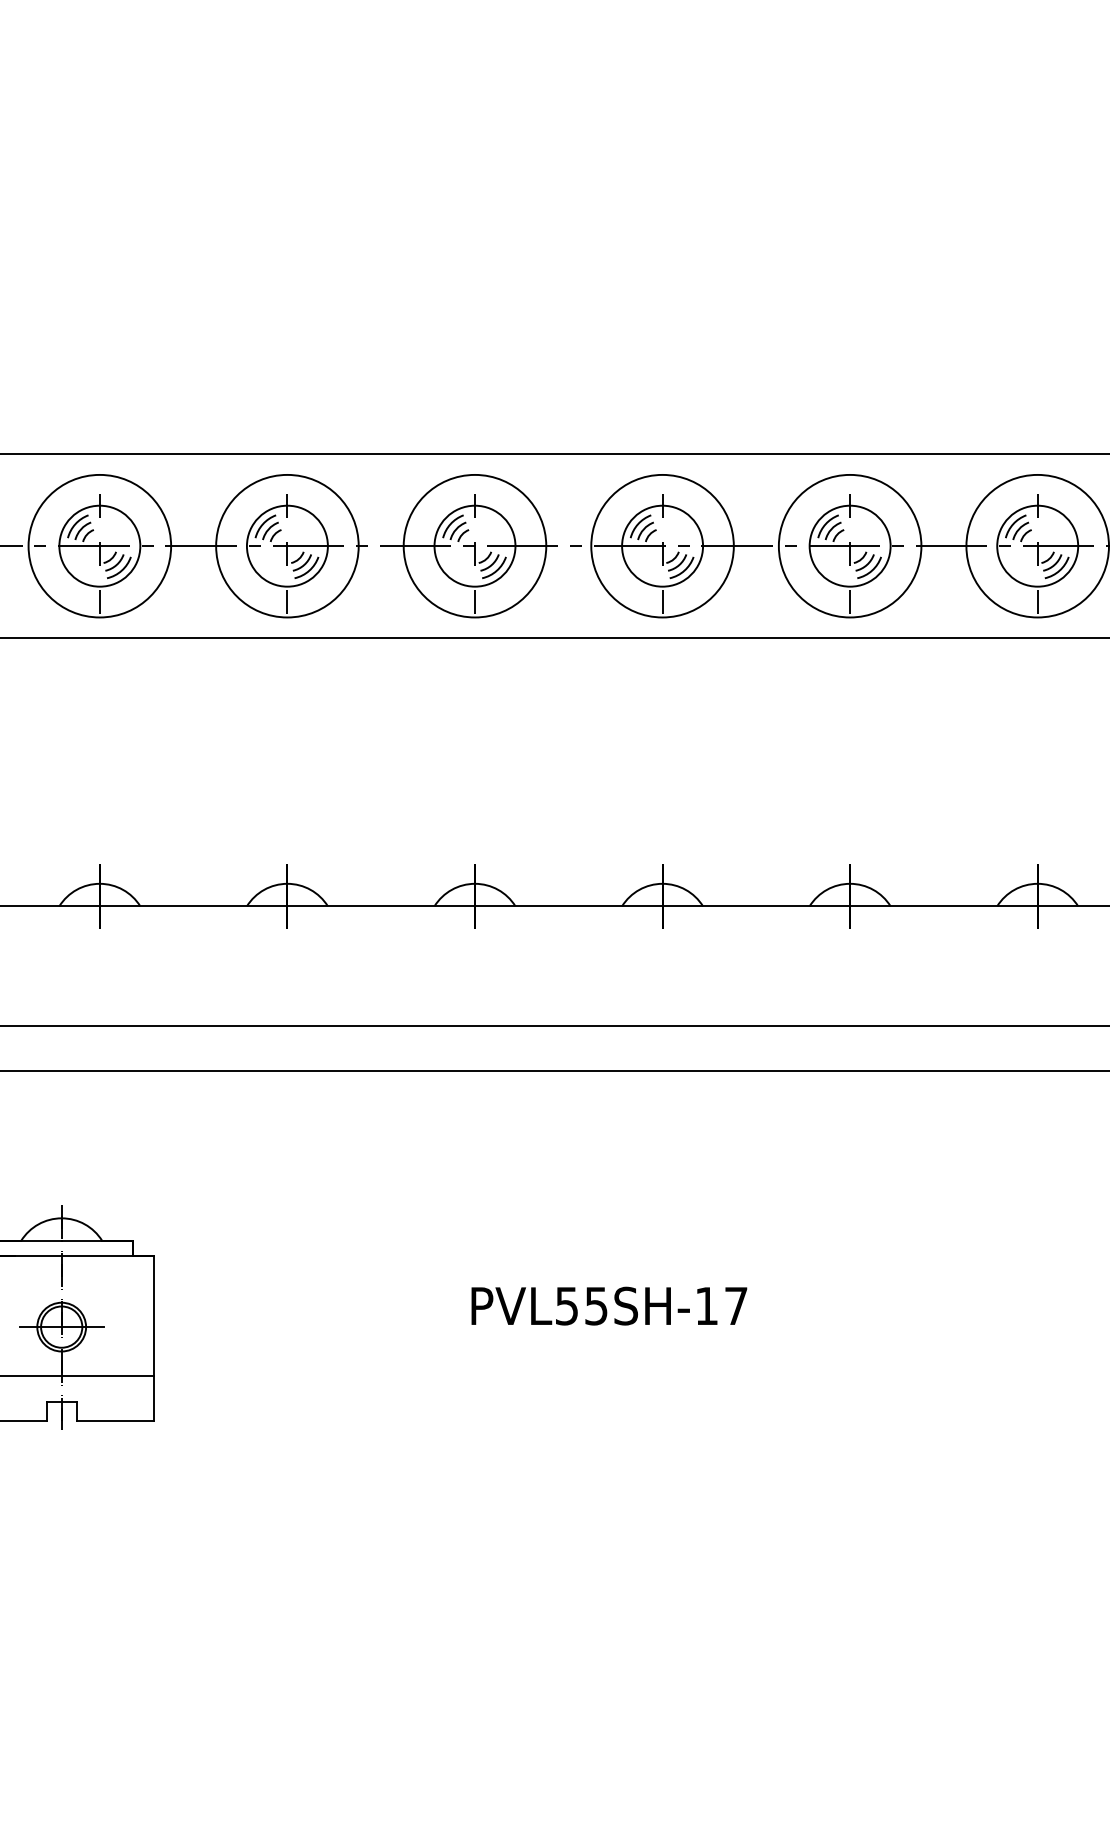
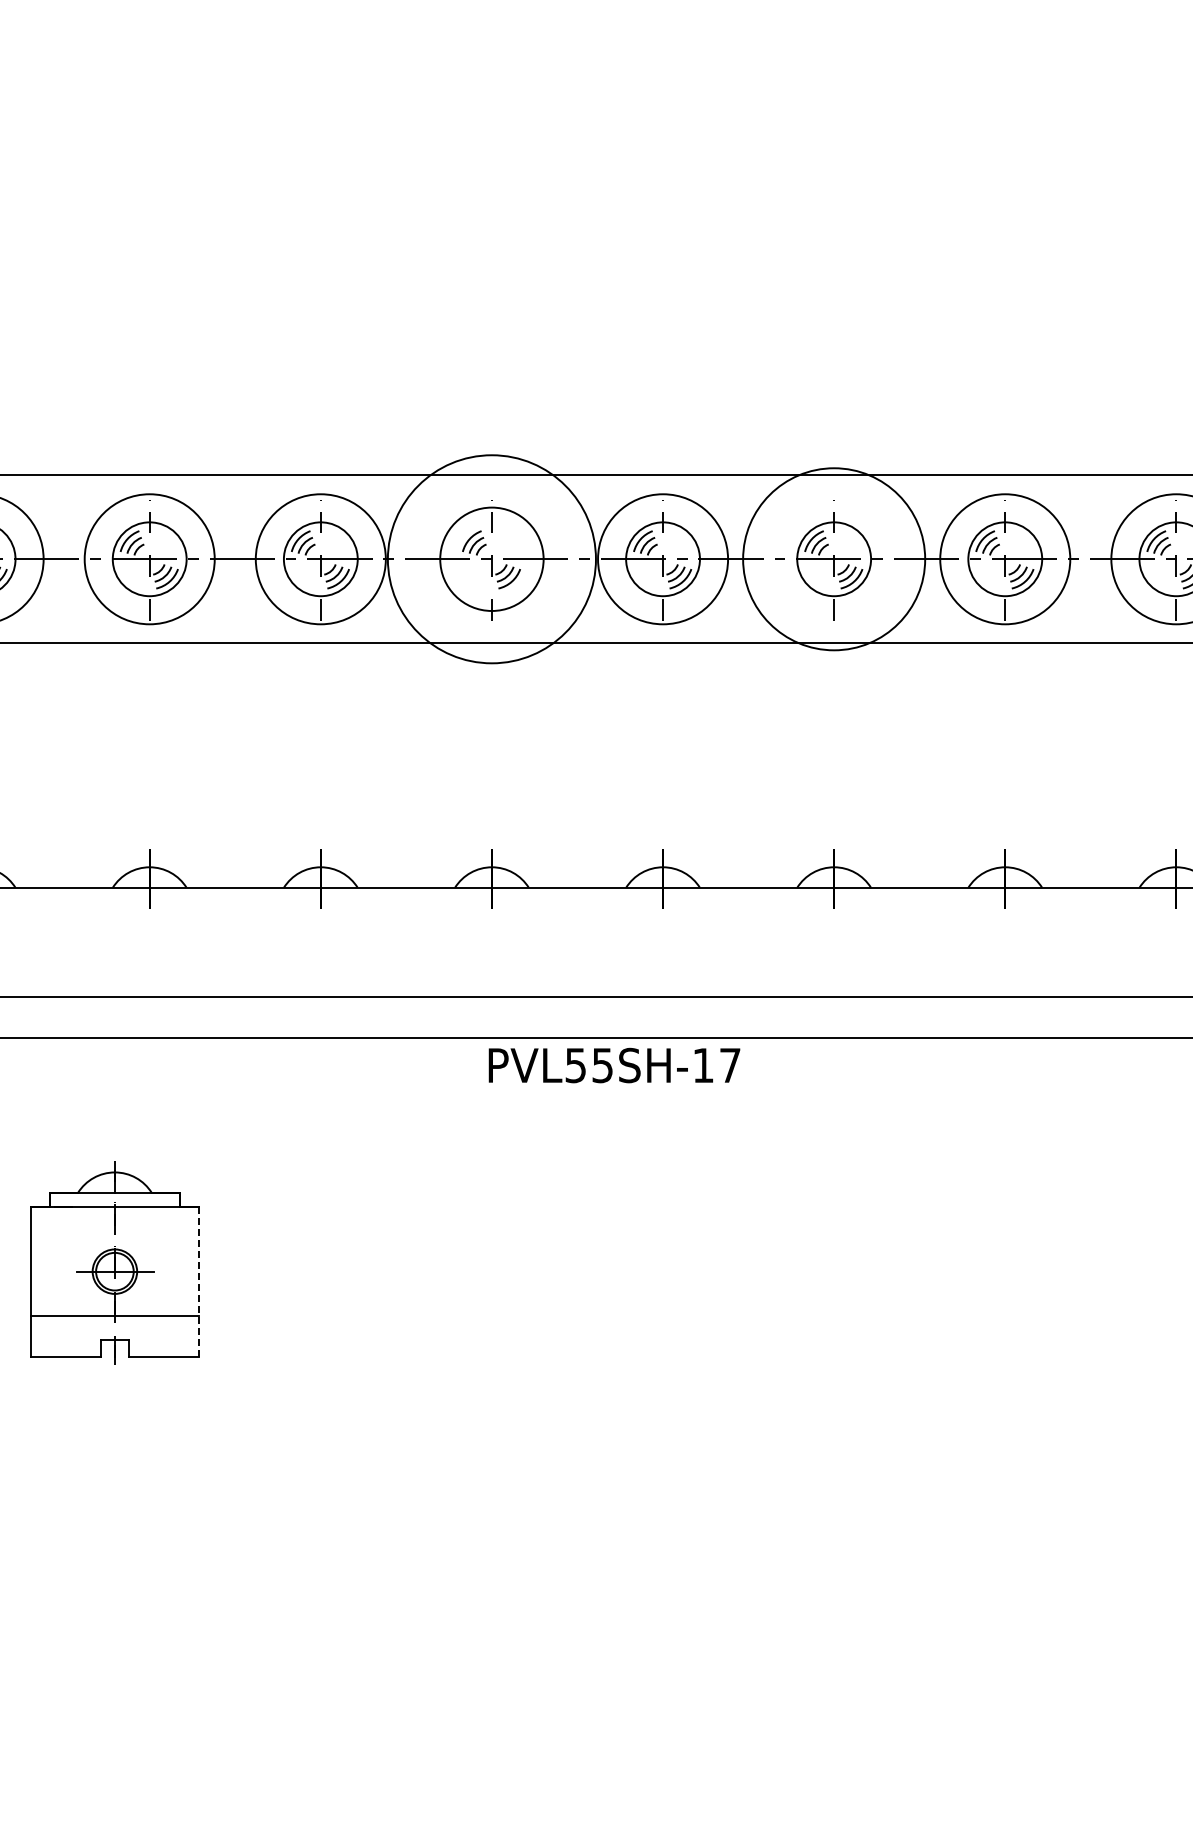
circle: (474, 546) -> (491, 559), size x1.4
circle: (474, 546) -> (491, 559), size x1.6
circle: (850, 546) -> (834, 559), size x1.4
text: (609, 1306) -> (614, 1065), moved
line: (153, 1337) -> (198, 1281), solid -> dashed

